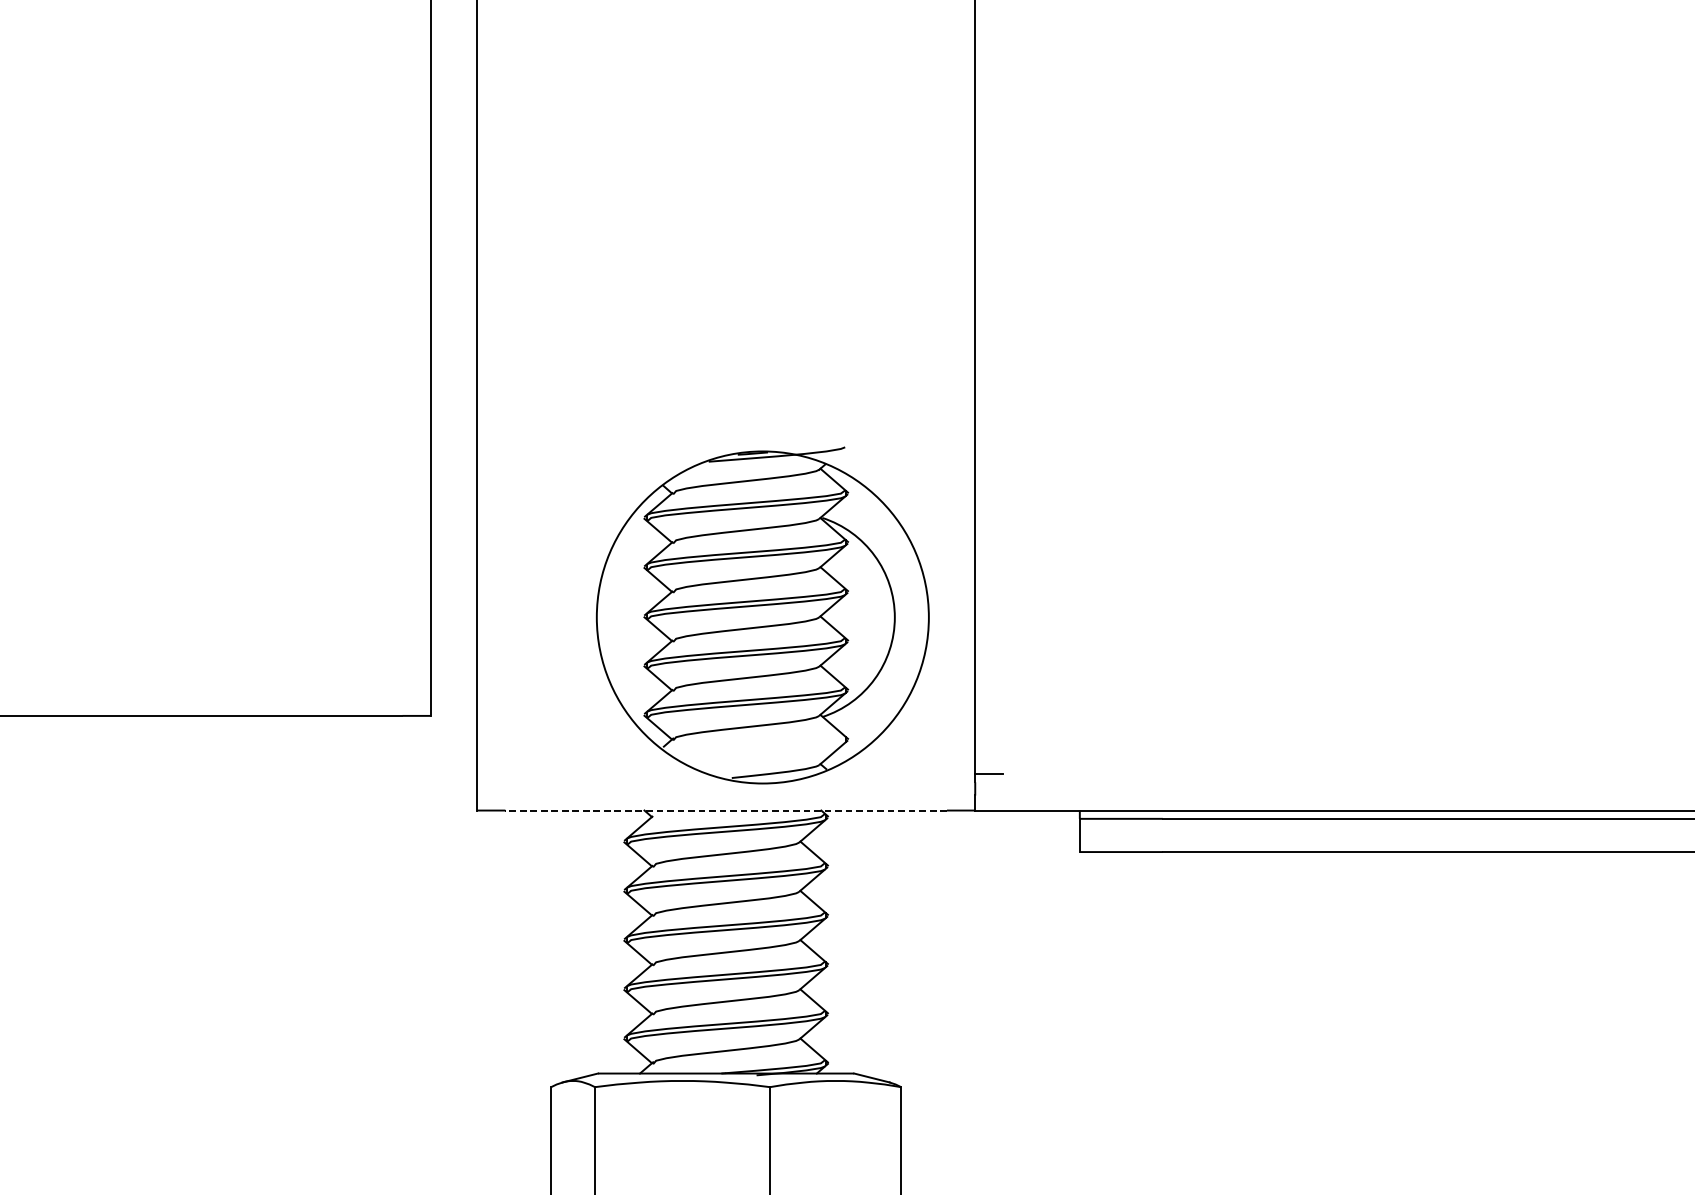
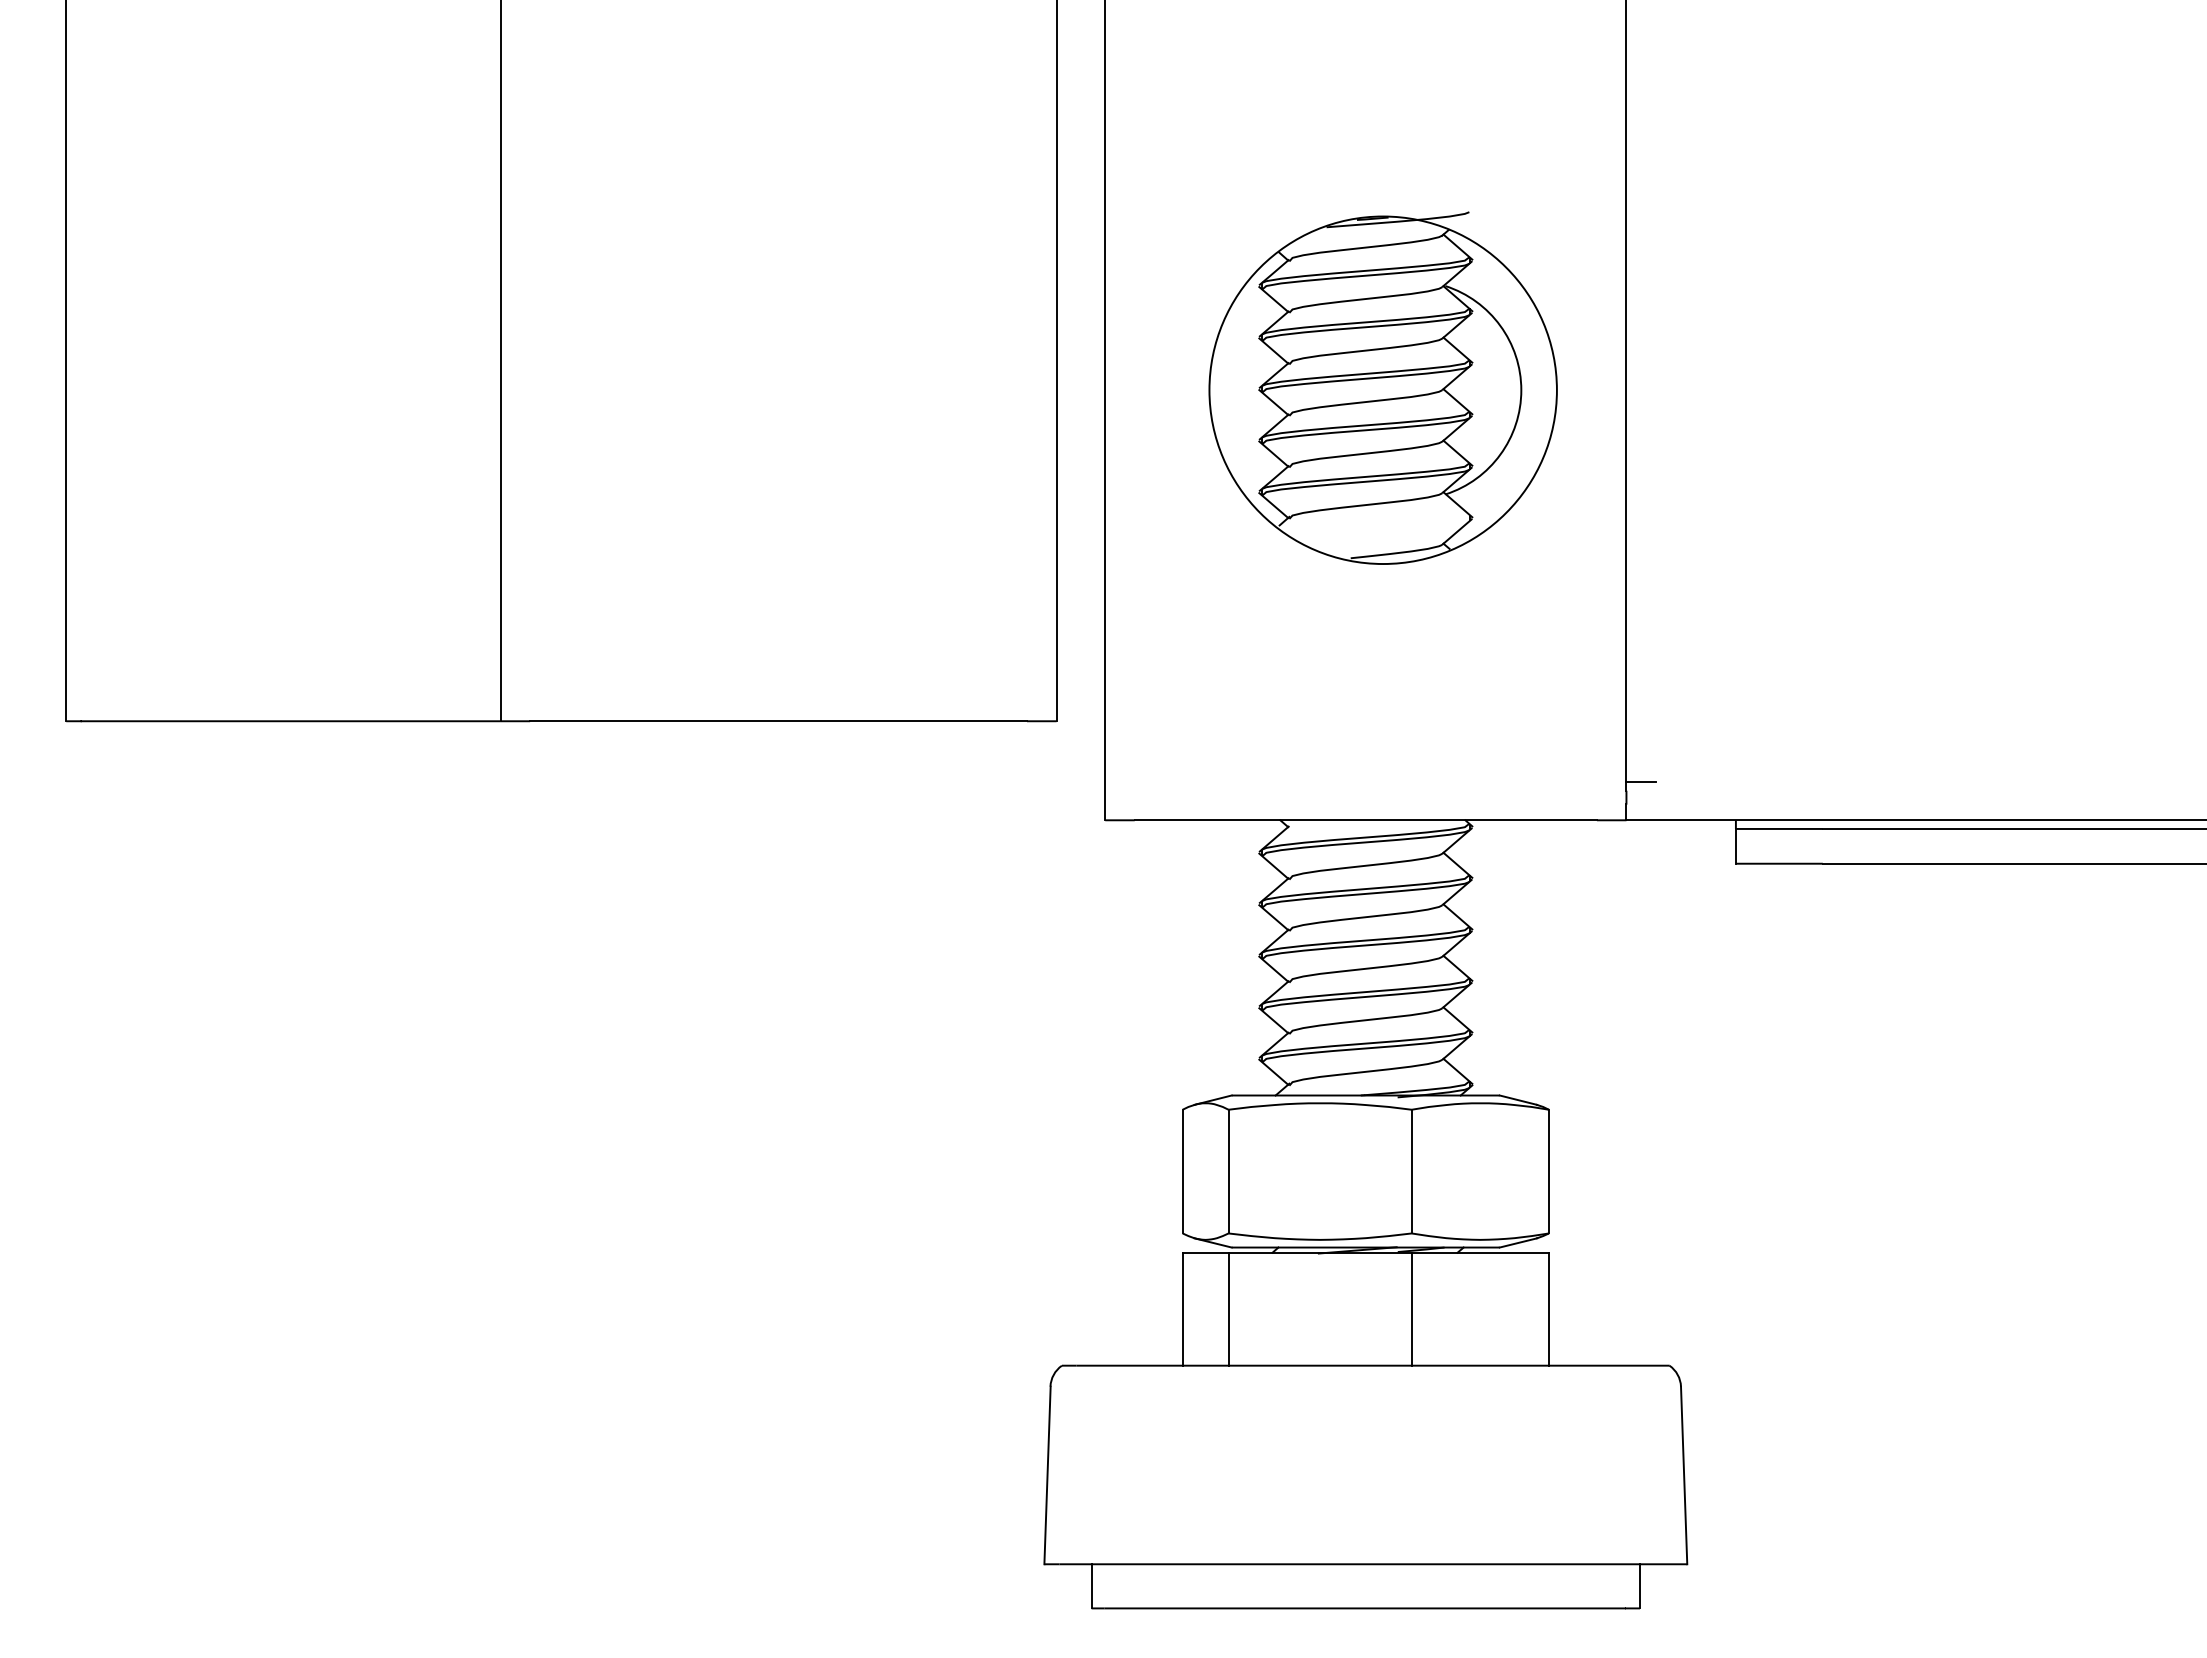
part: (762, 614) -> (1382, 387), moved
line: (725, 810) -> (1365, 820), dashed -> solid

